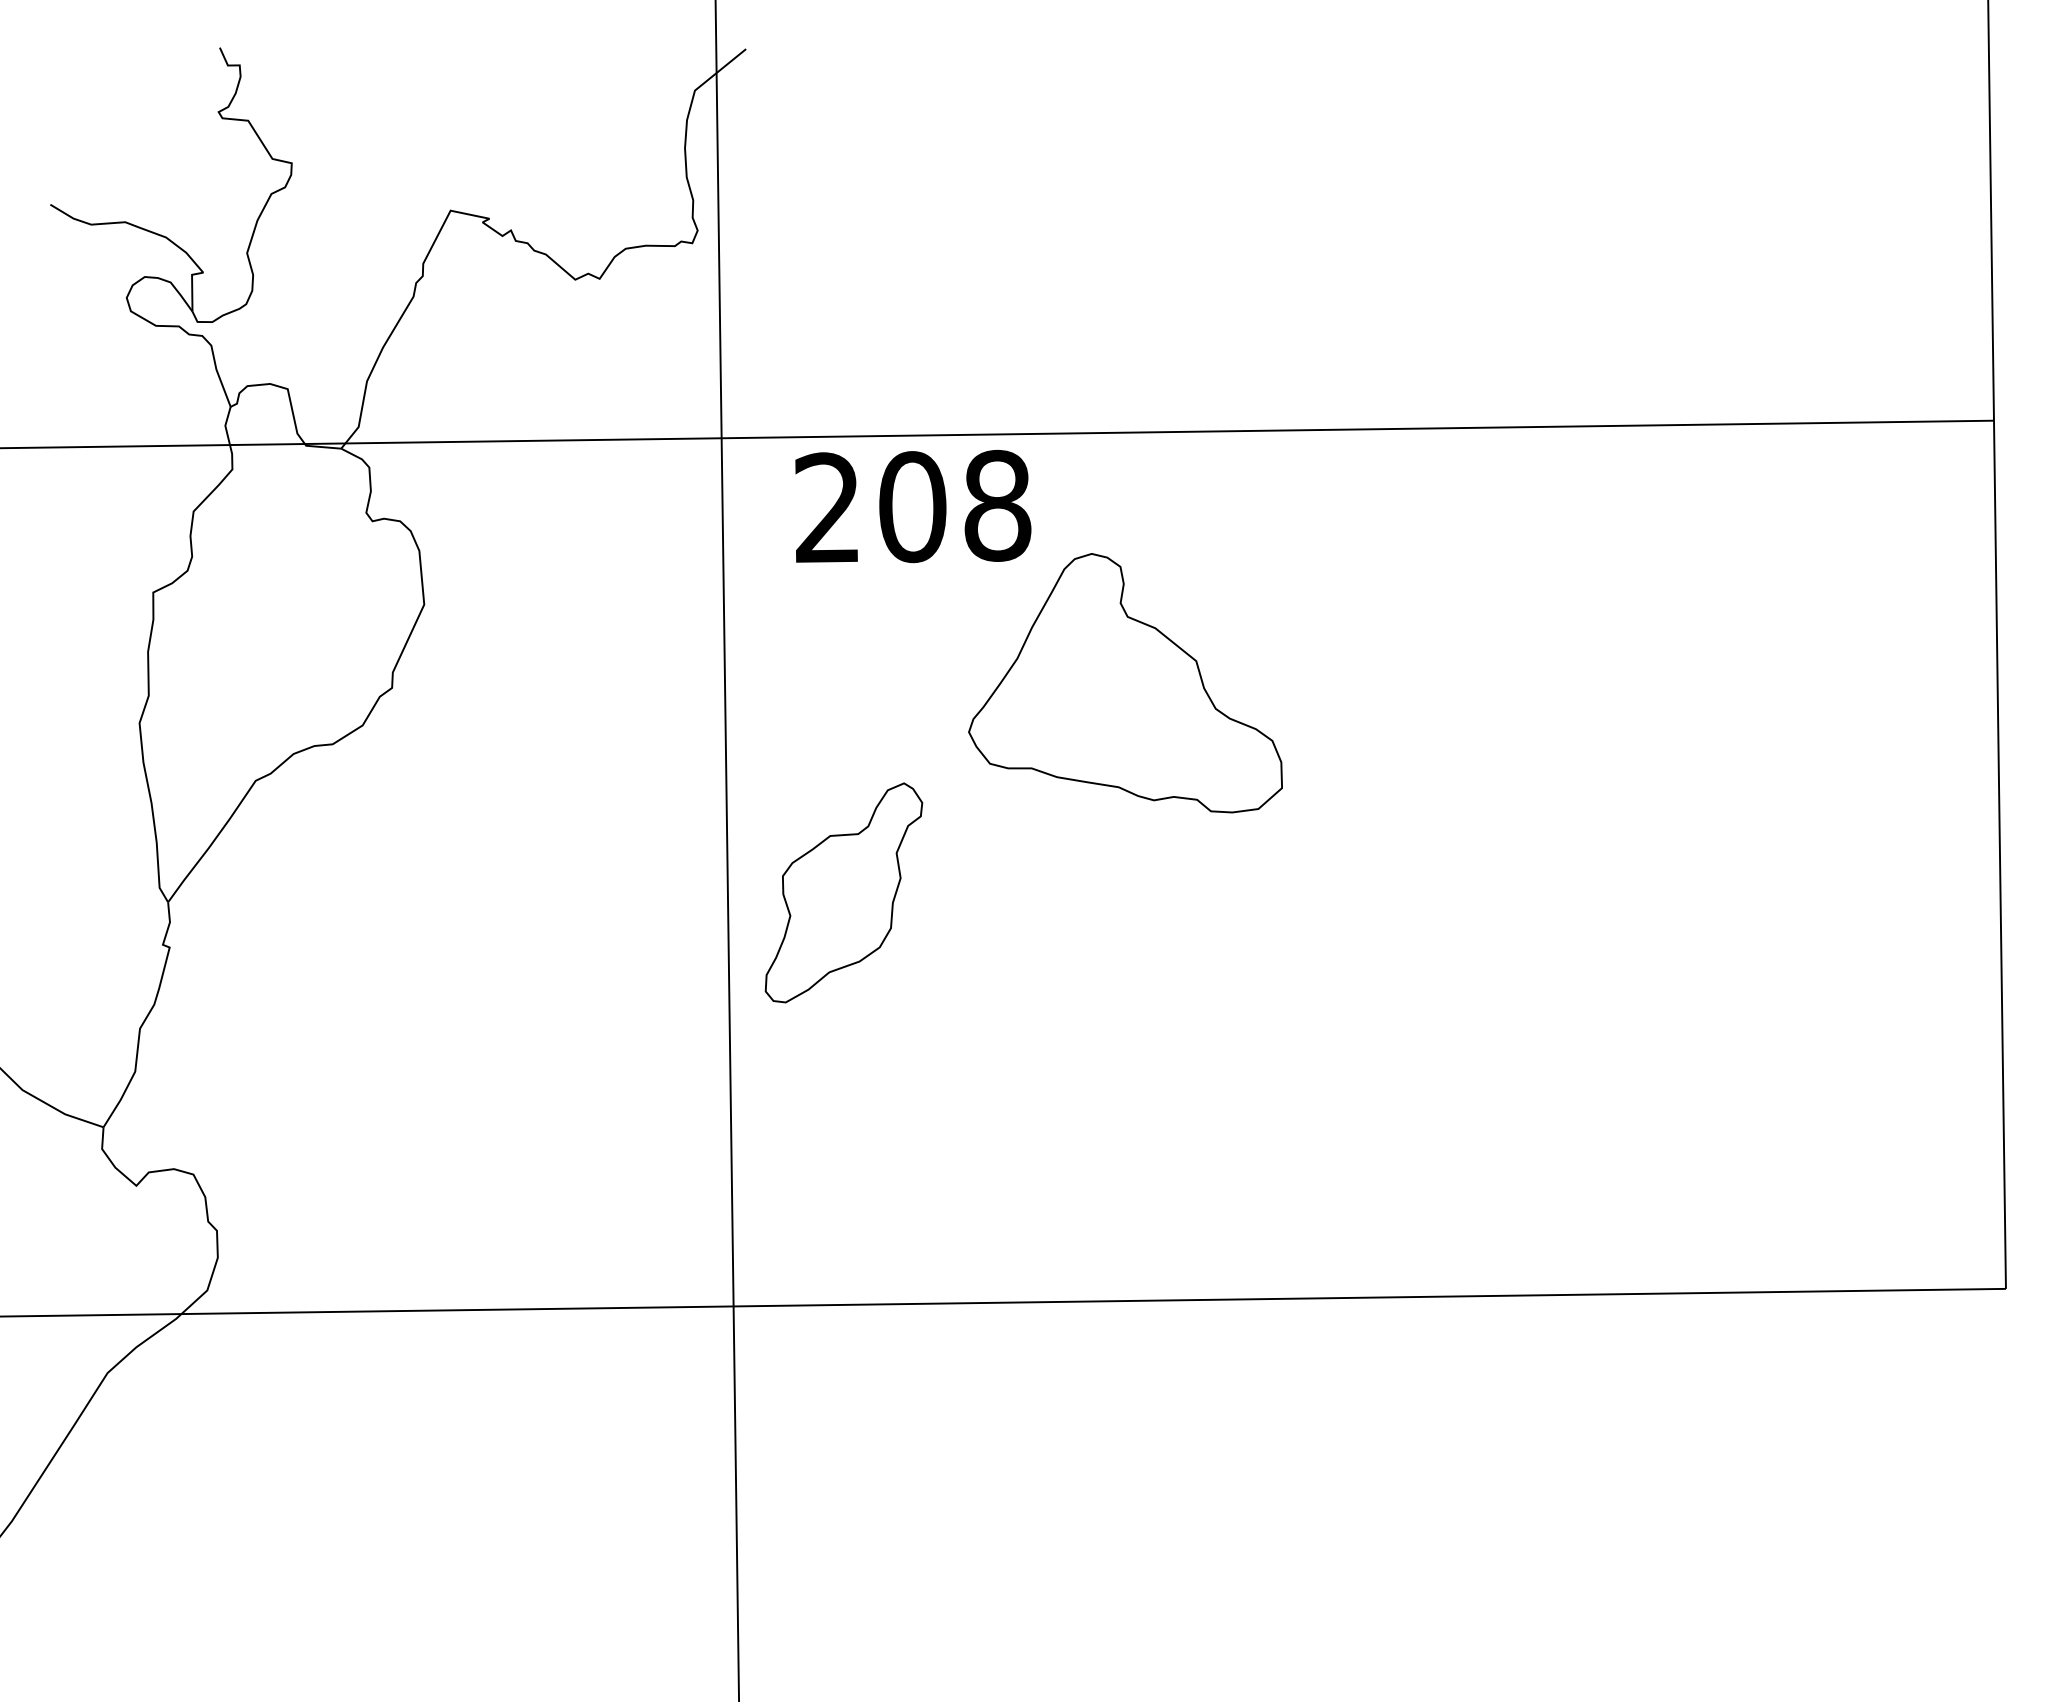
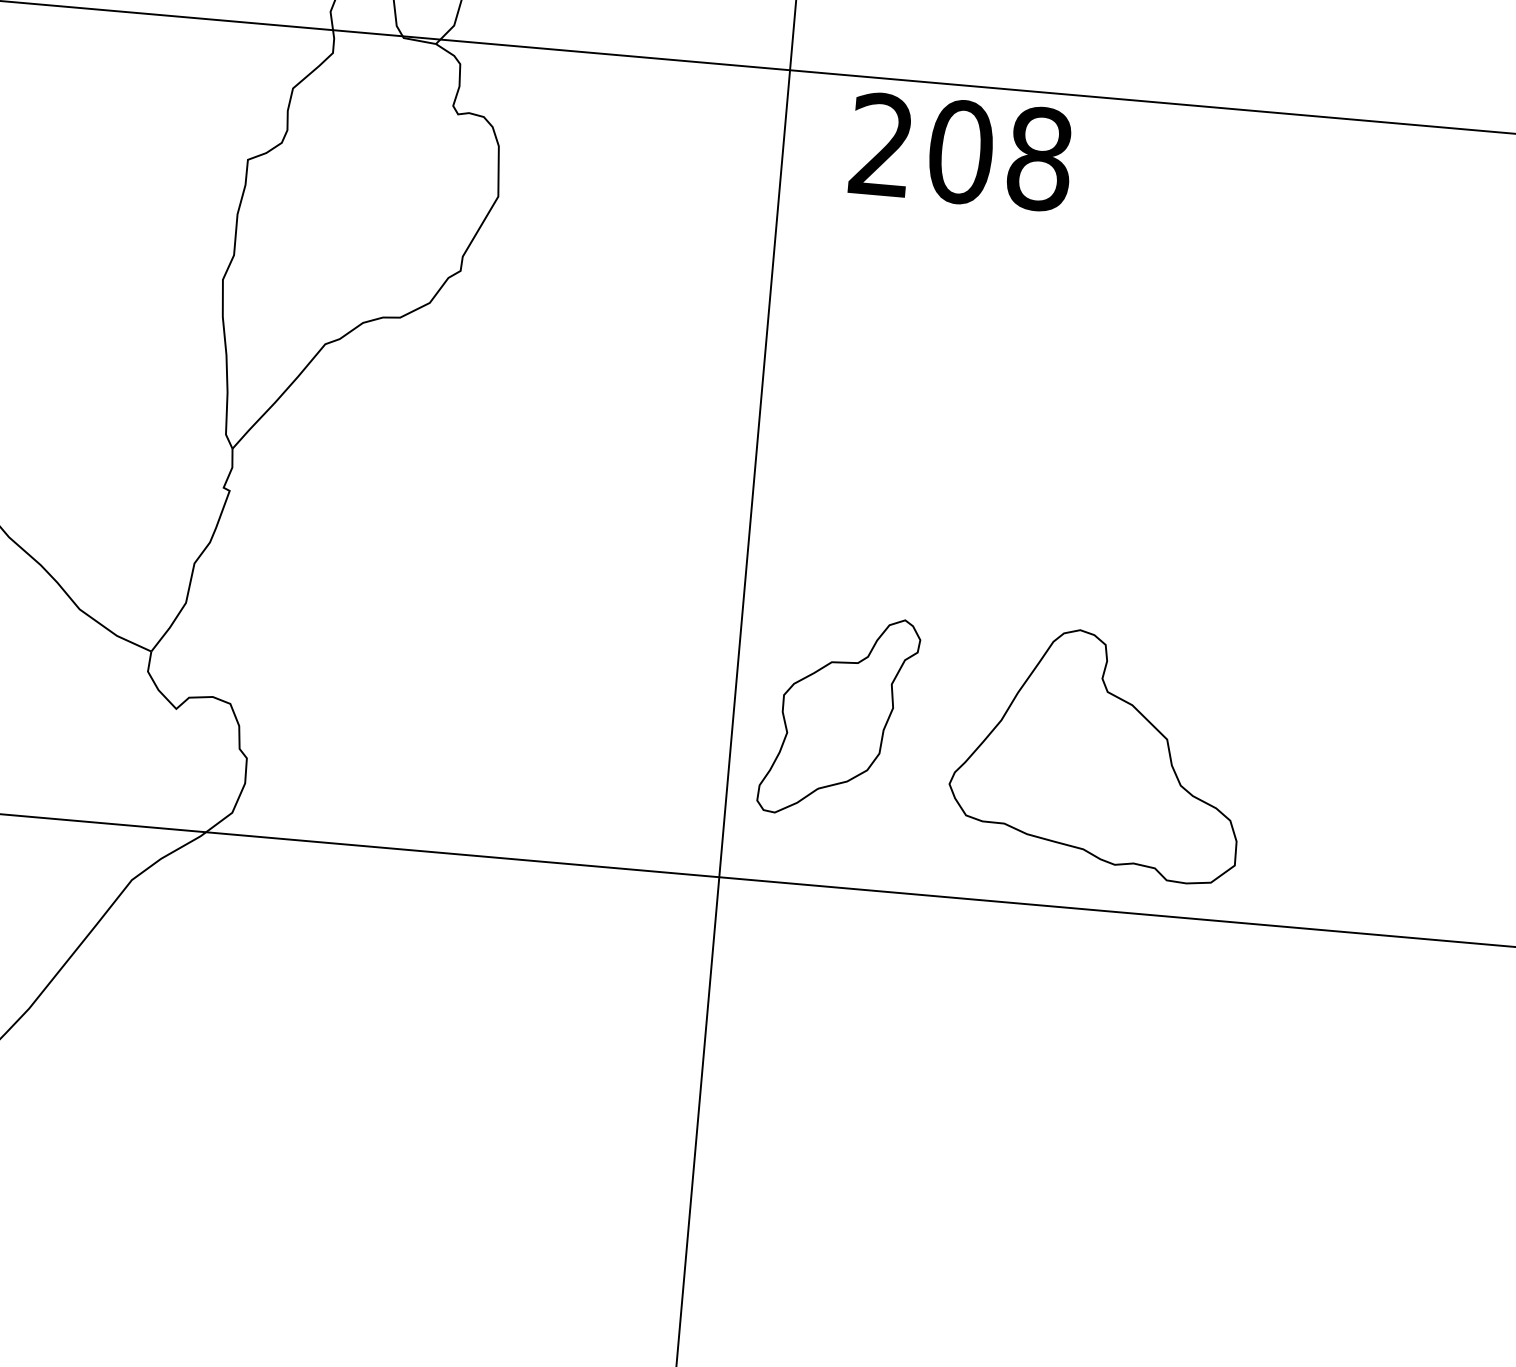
part: (1125, 683) -> (1099, 753), moved
part: (843, 892) -> (838, 715), moved

